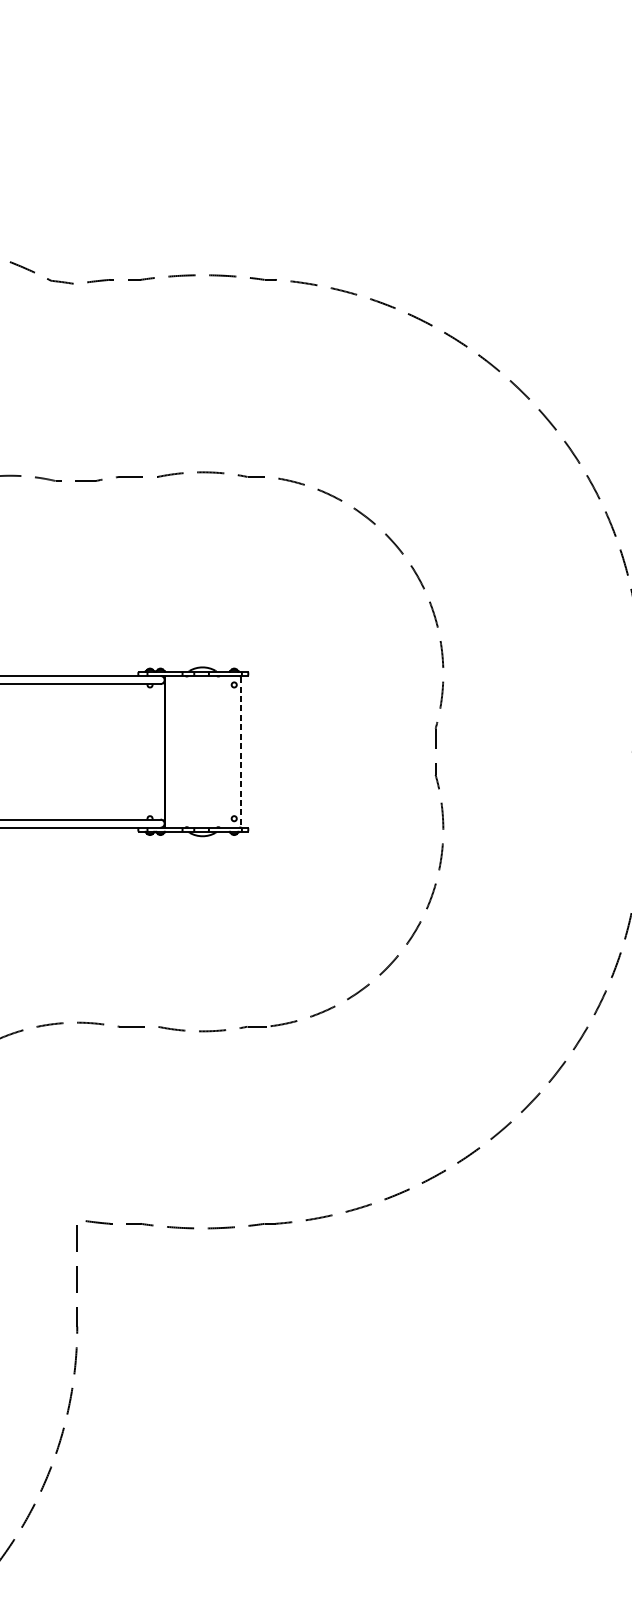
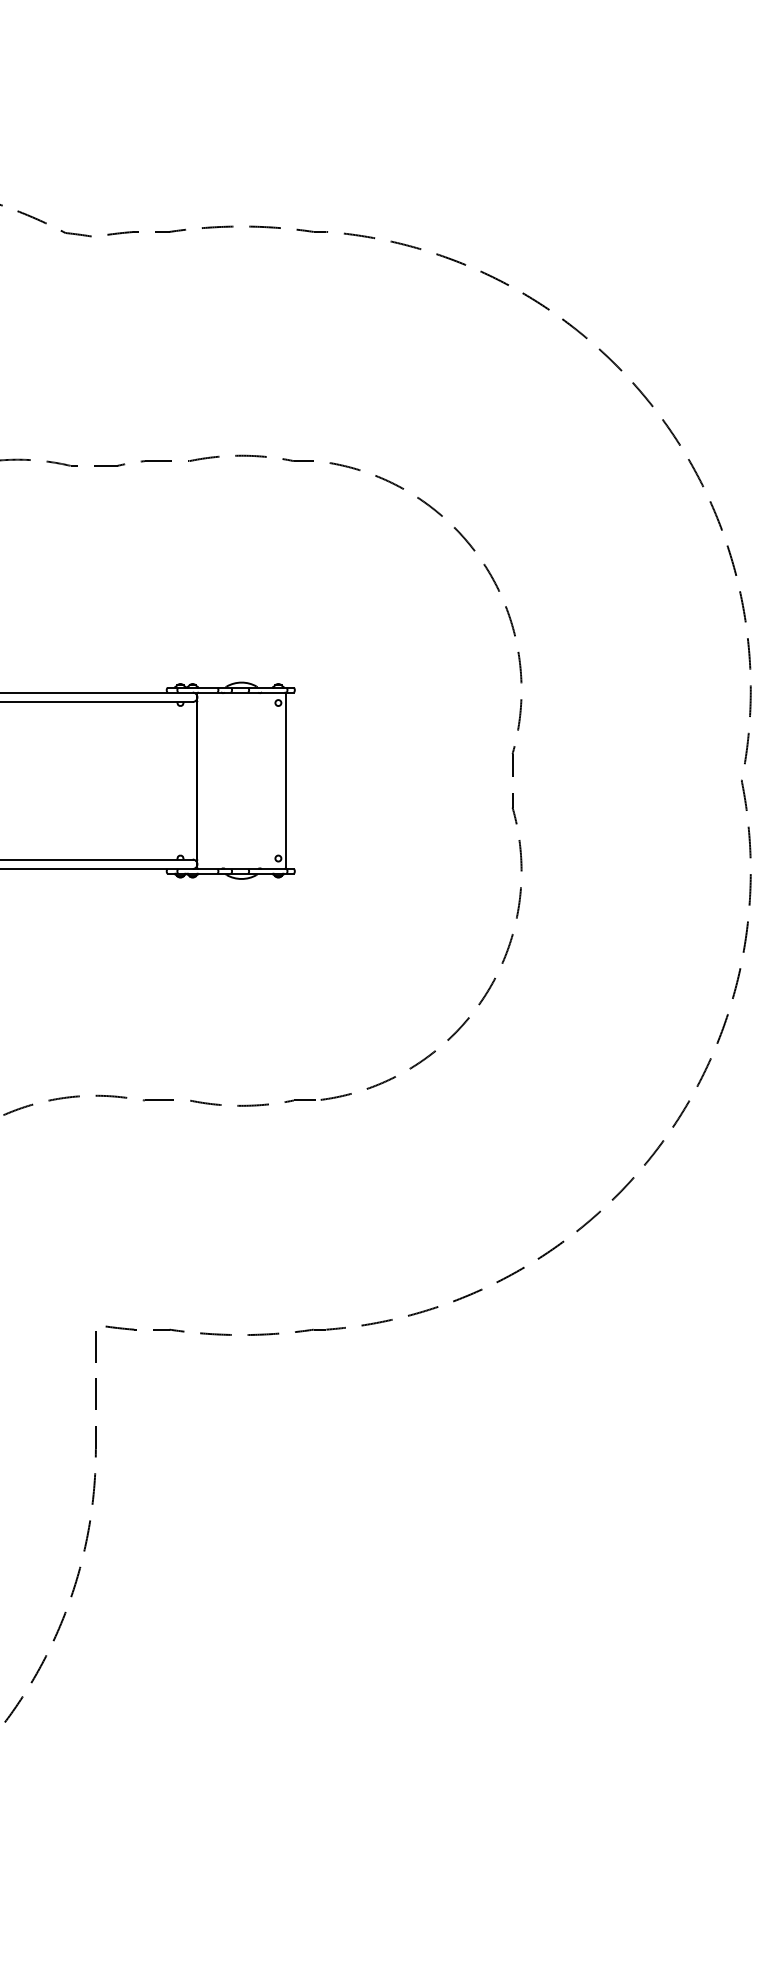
line: (240, 751) -> (285, 780), dashed -> solid

